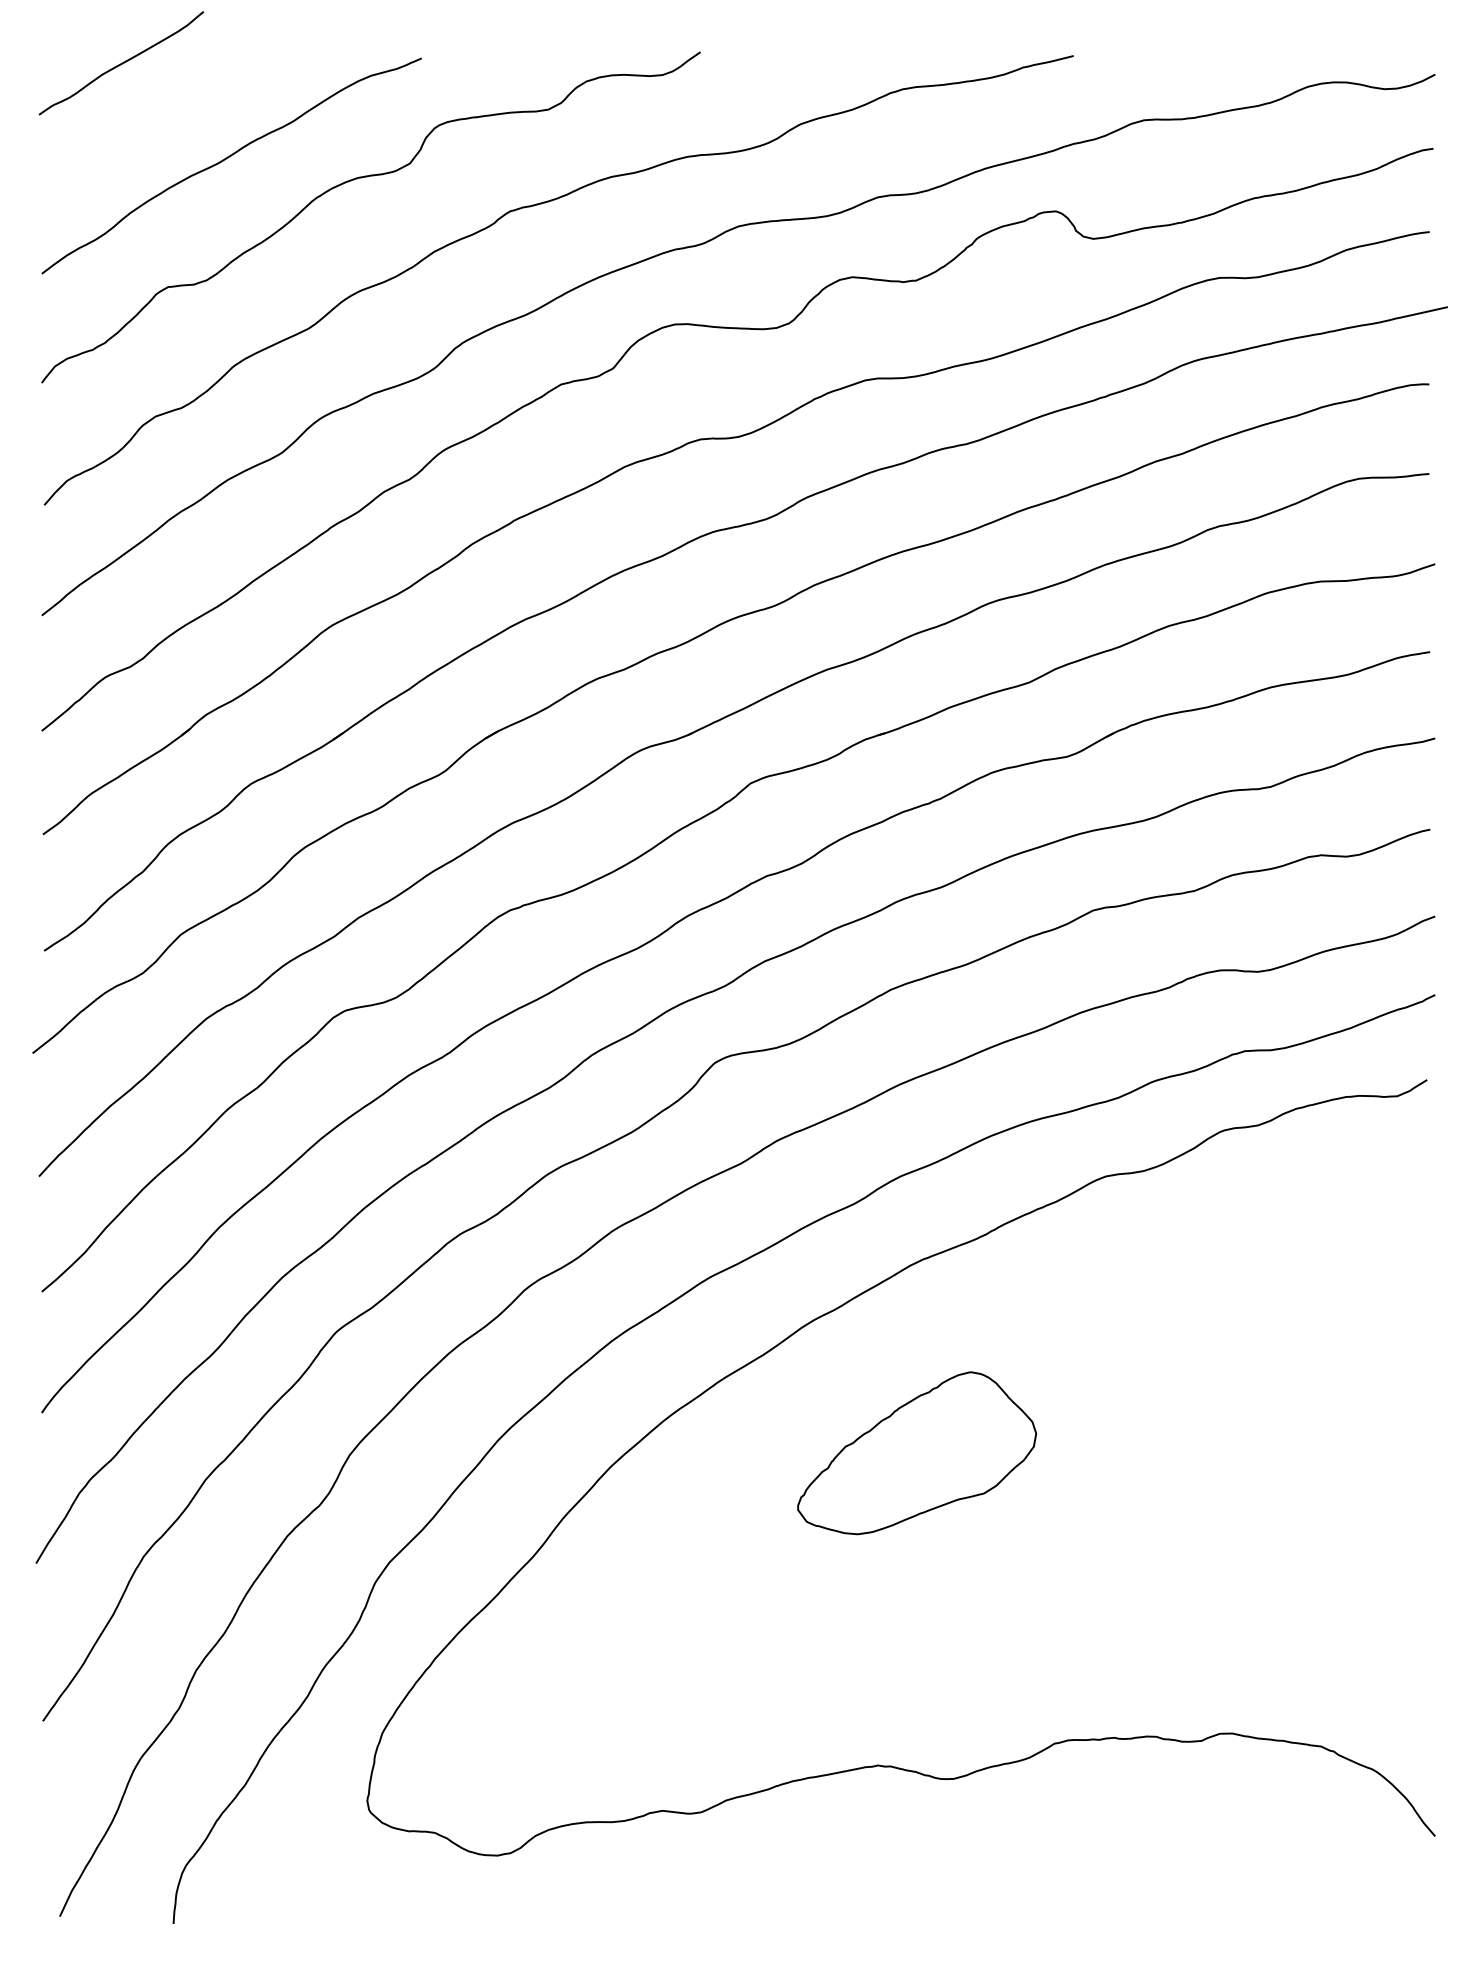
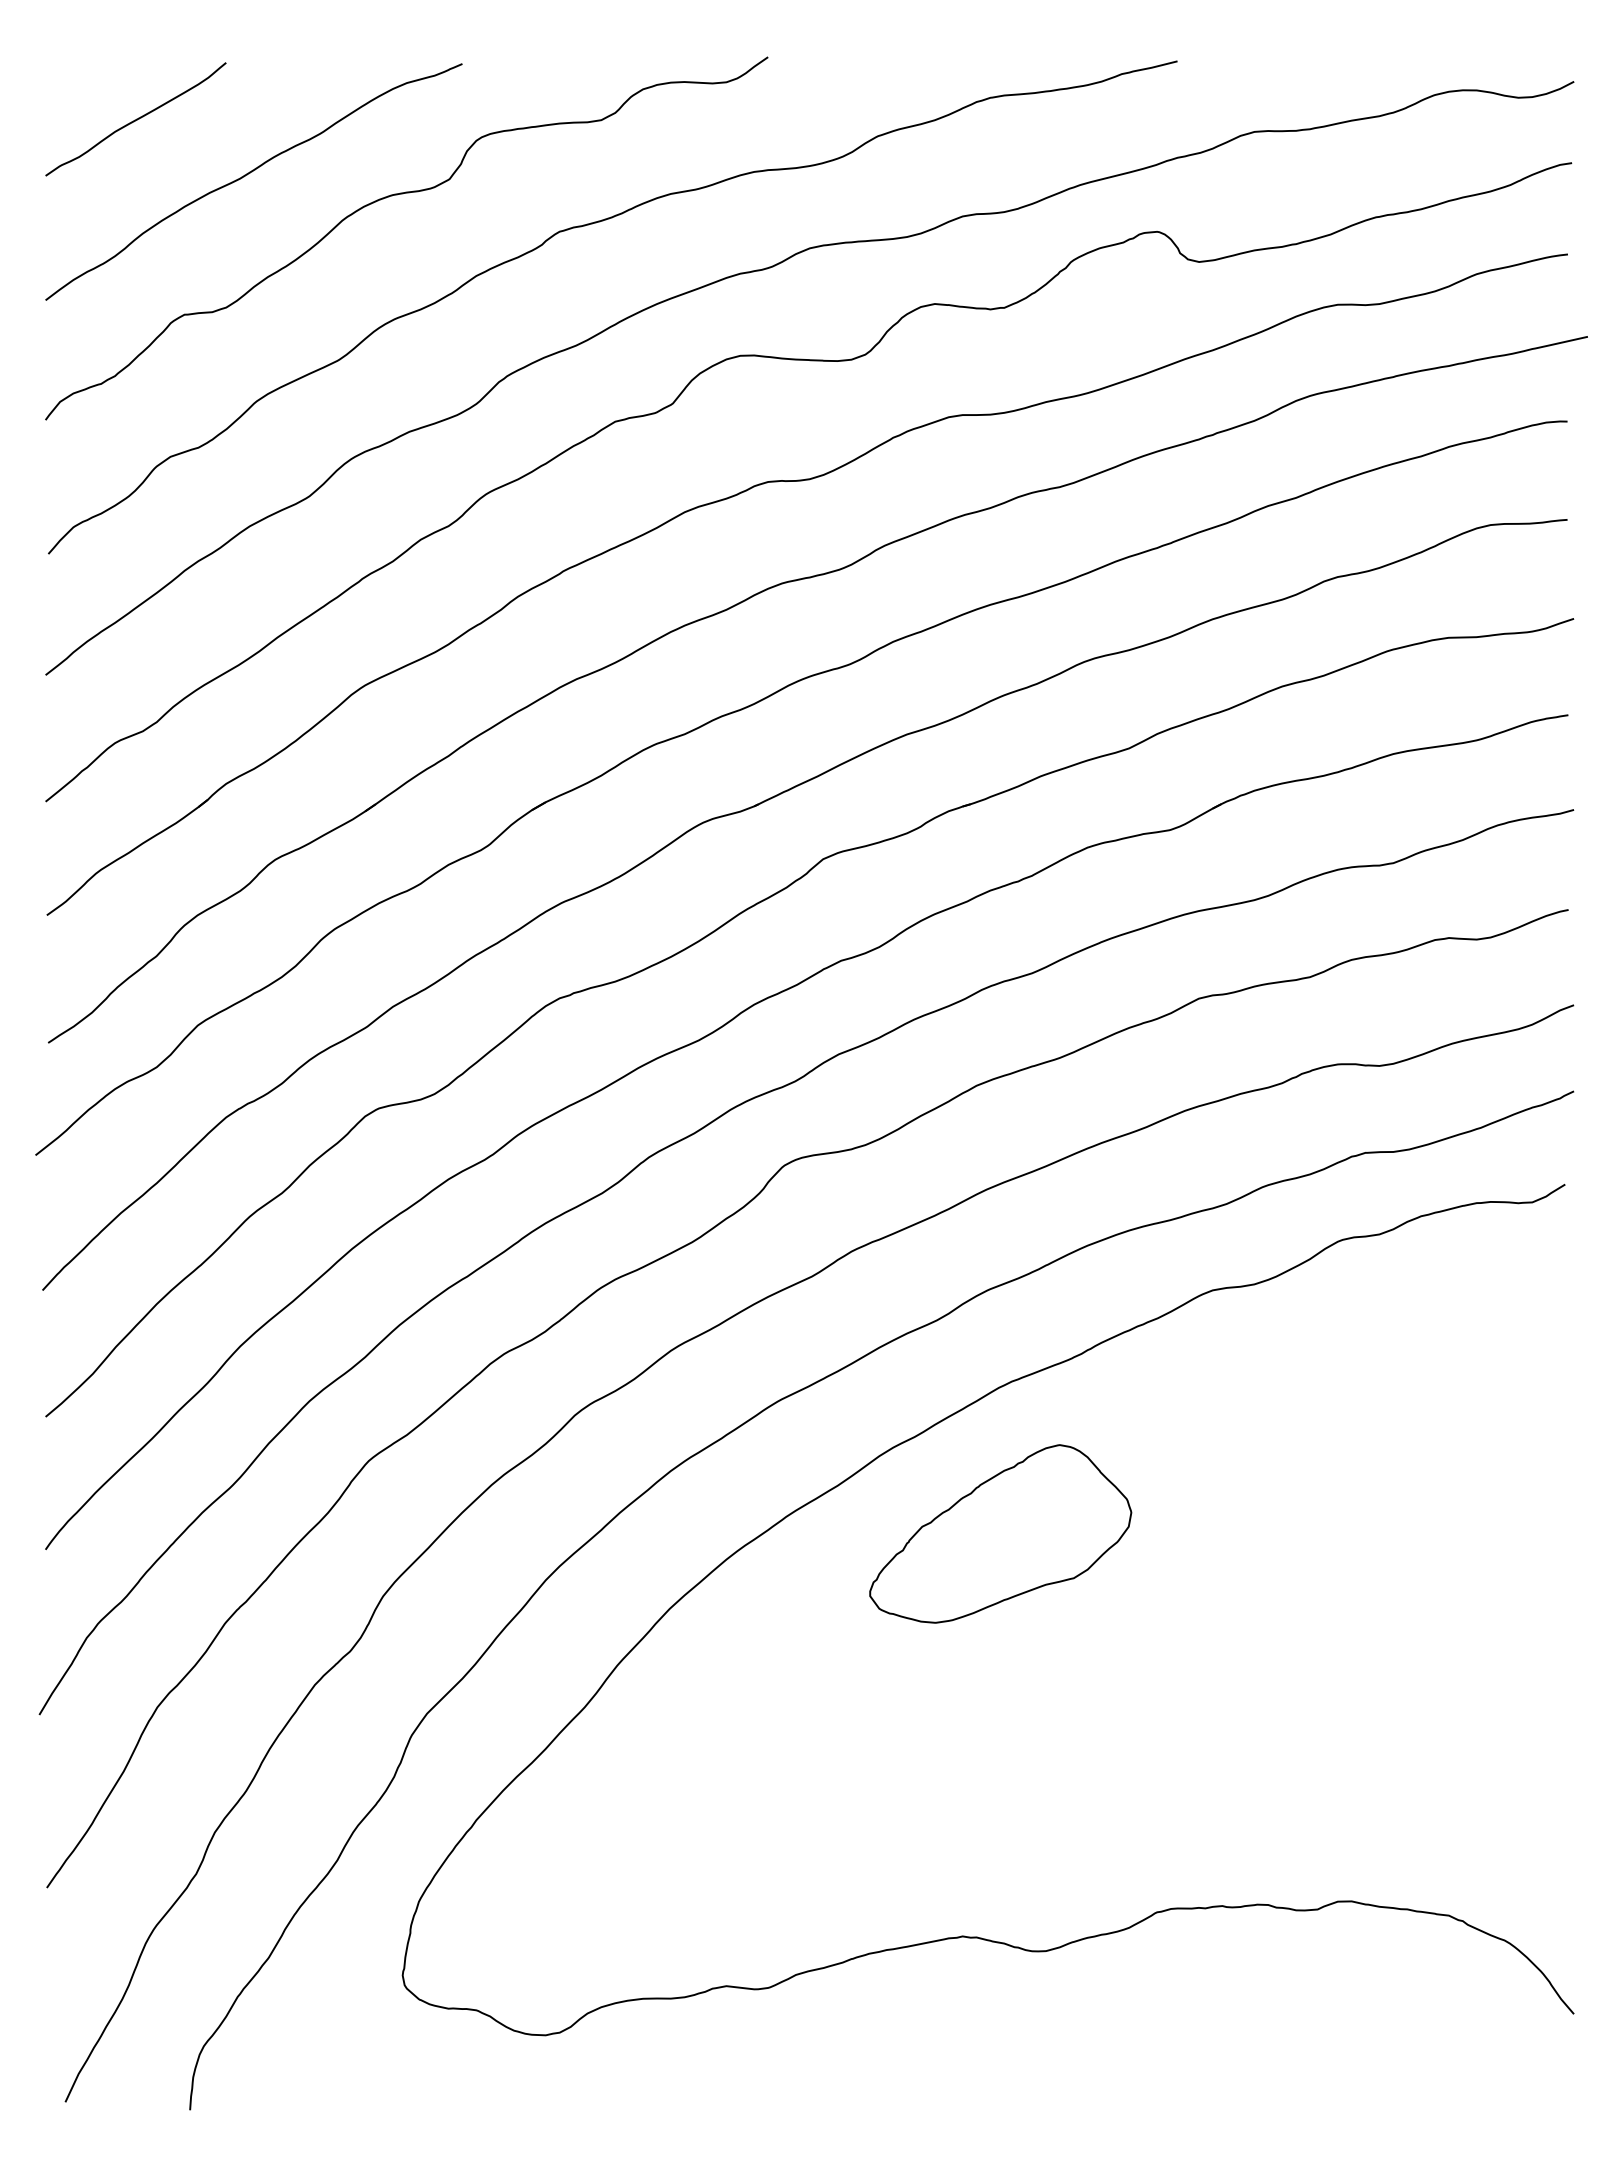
curve: (121, 63) -> (135, 119), moved
part: (916, 1452) -> (1000, 1533), moved

